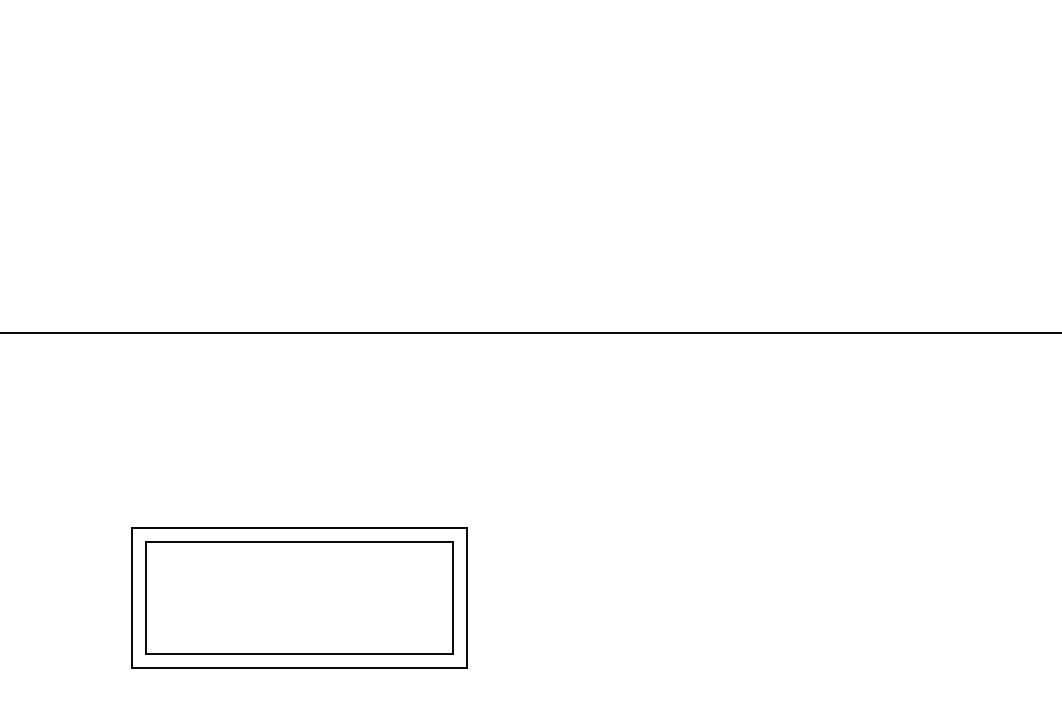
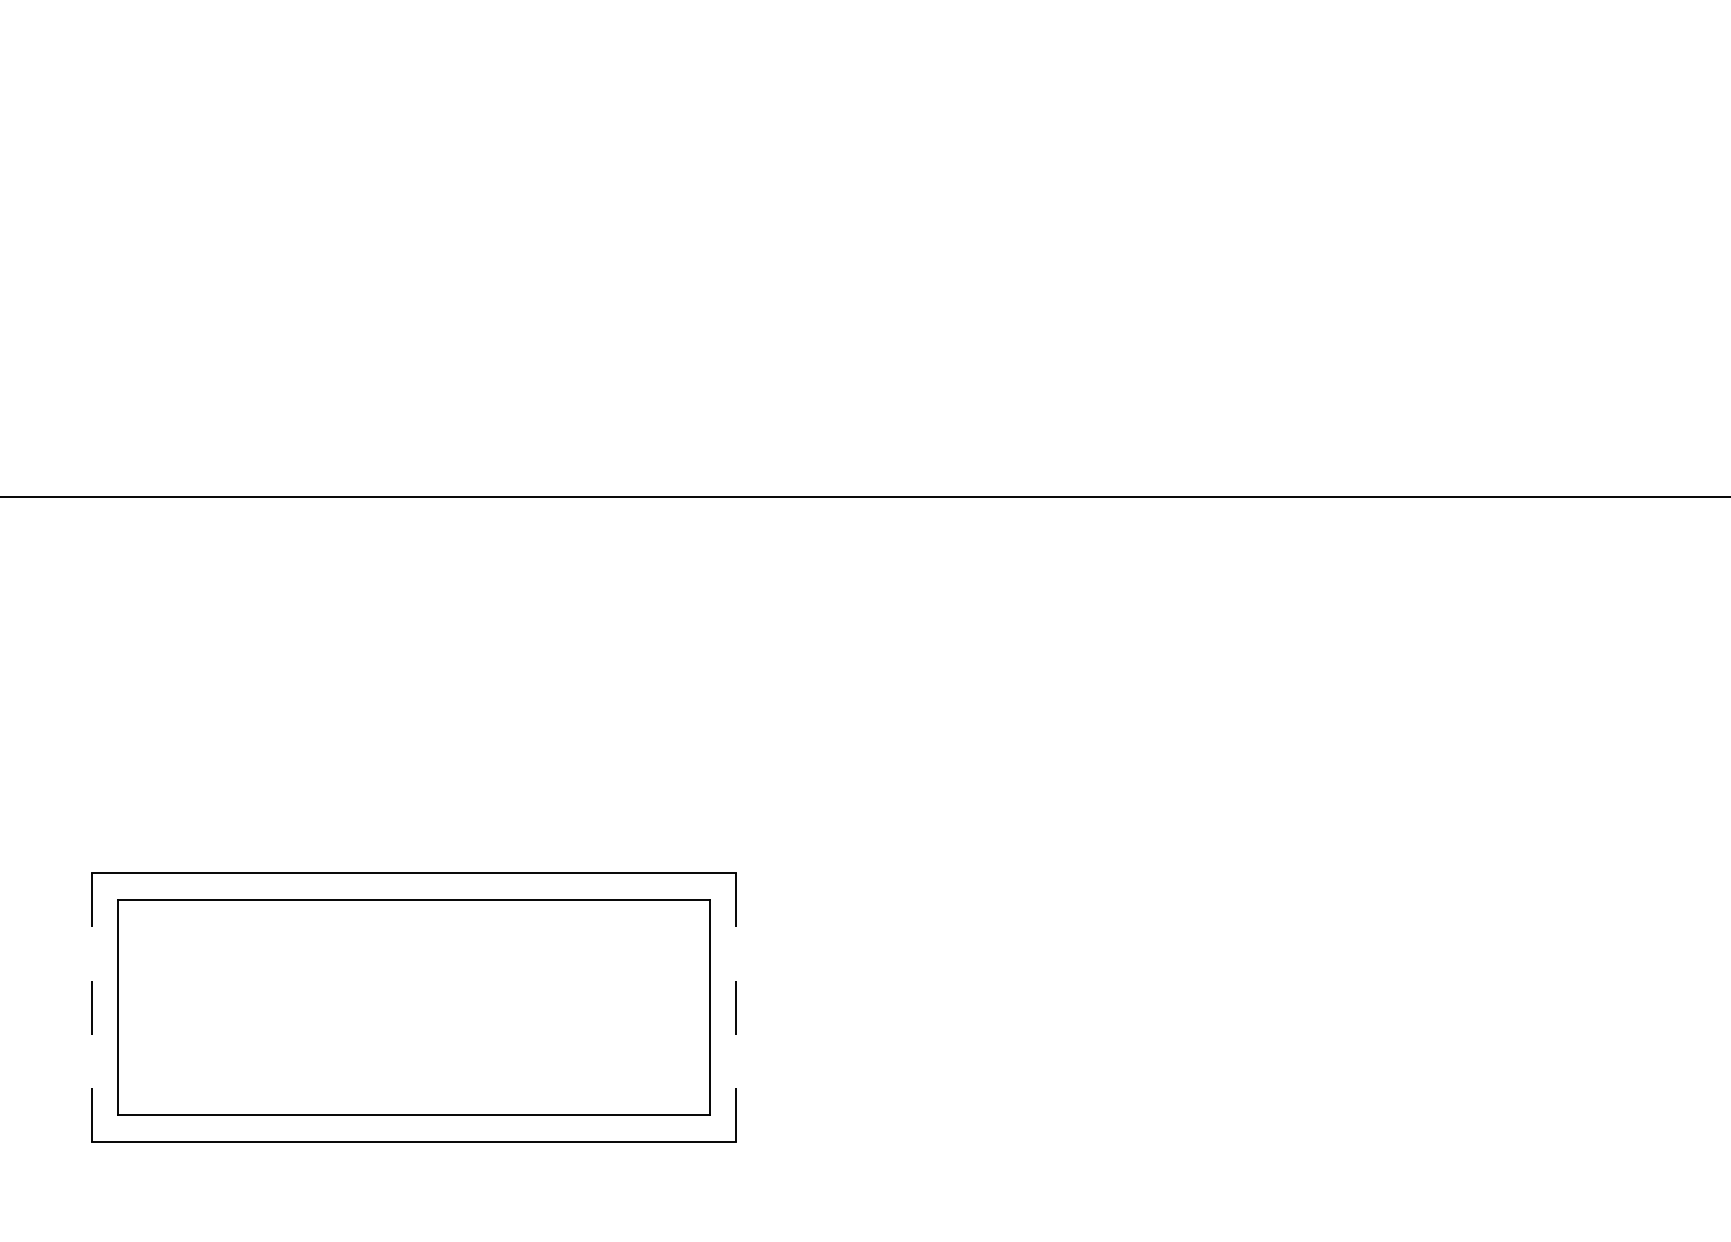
line: (132, 598) -> (92, 1008), solid -> dashed
line: (467, 598) -> (737, 1008), solid -> dashed

